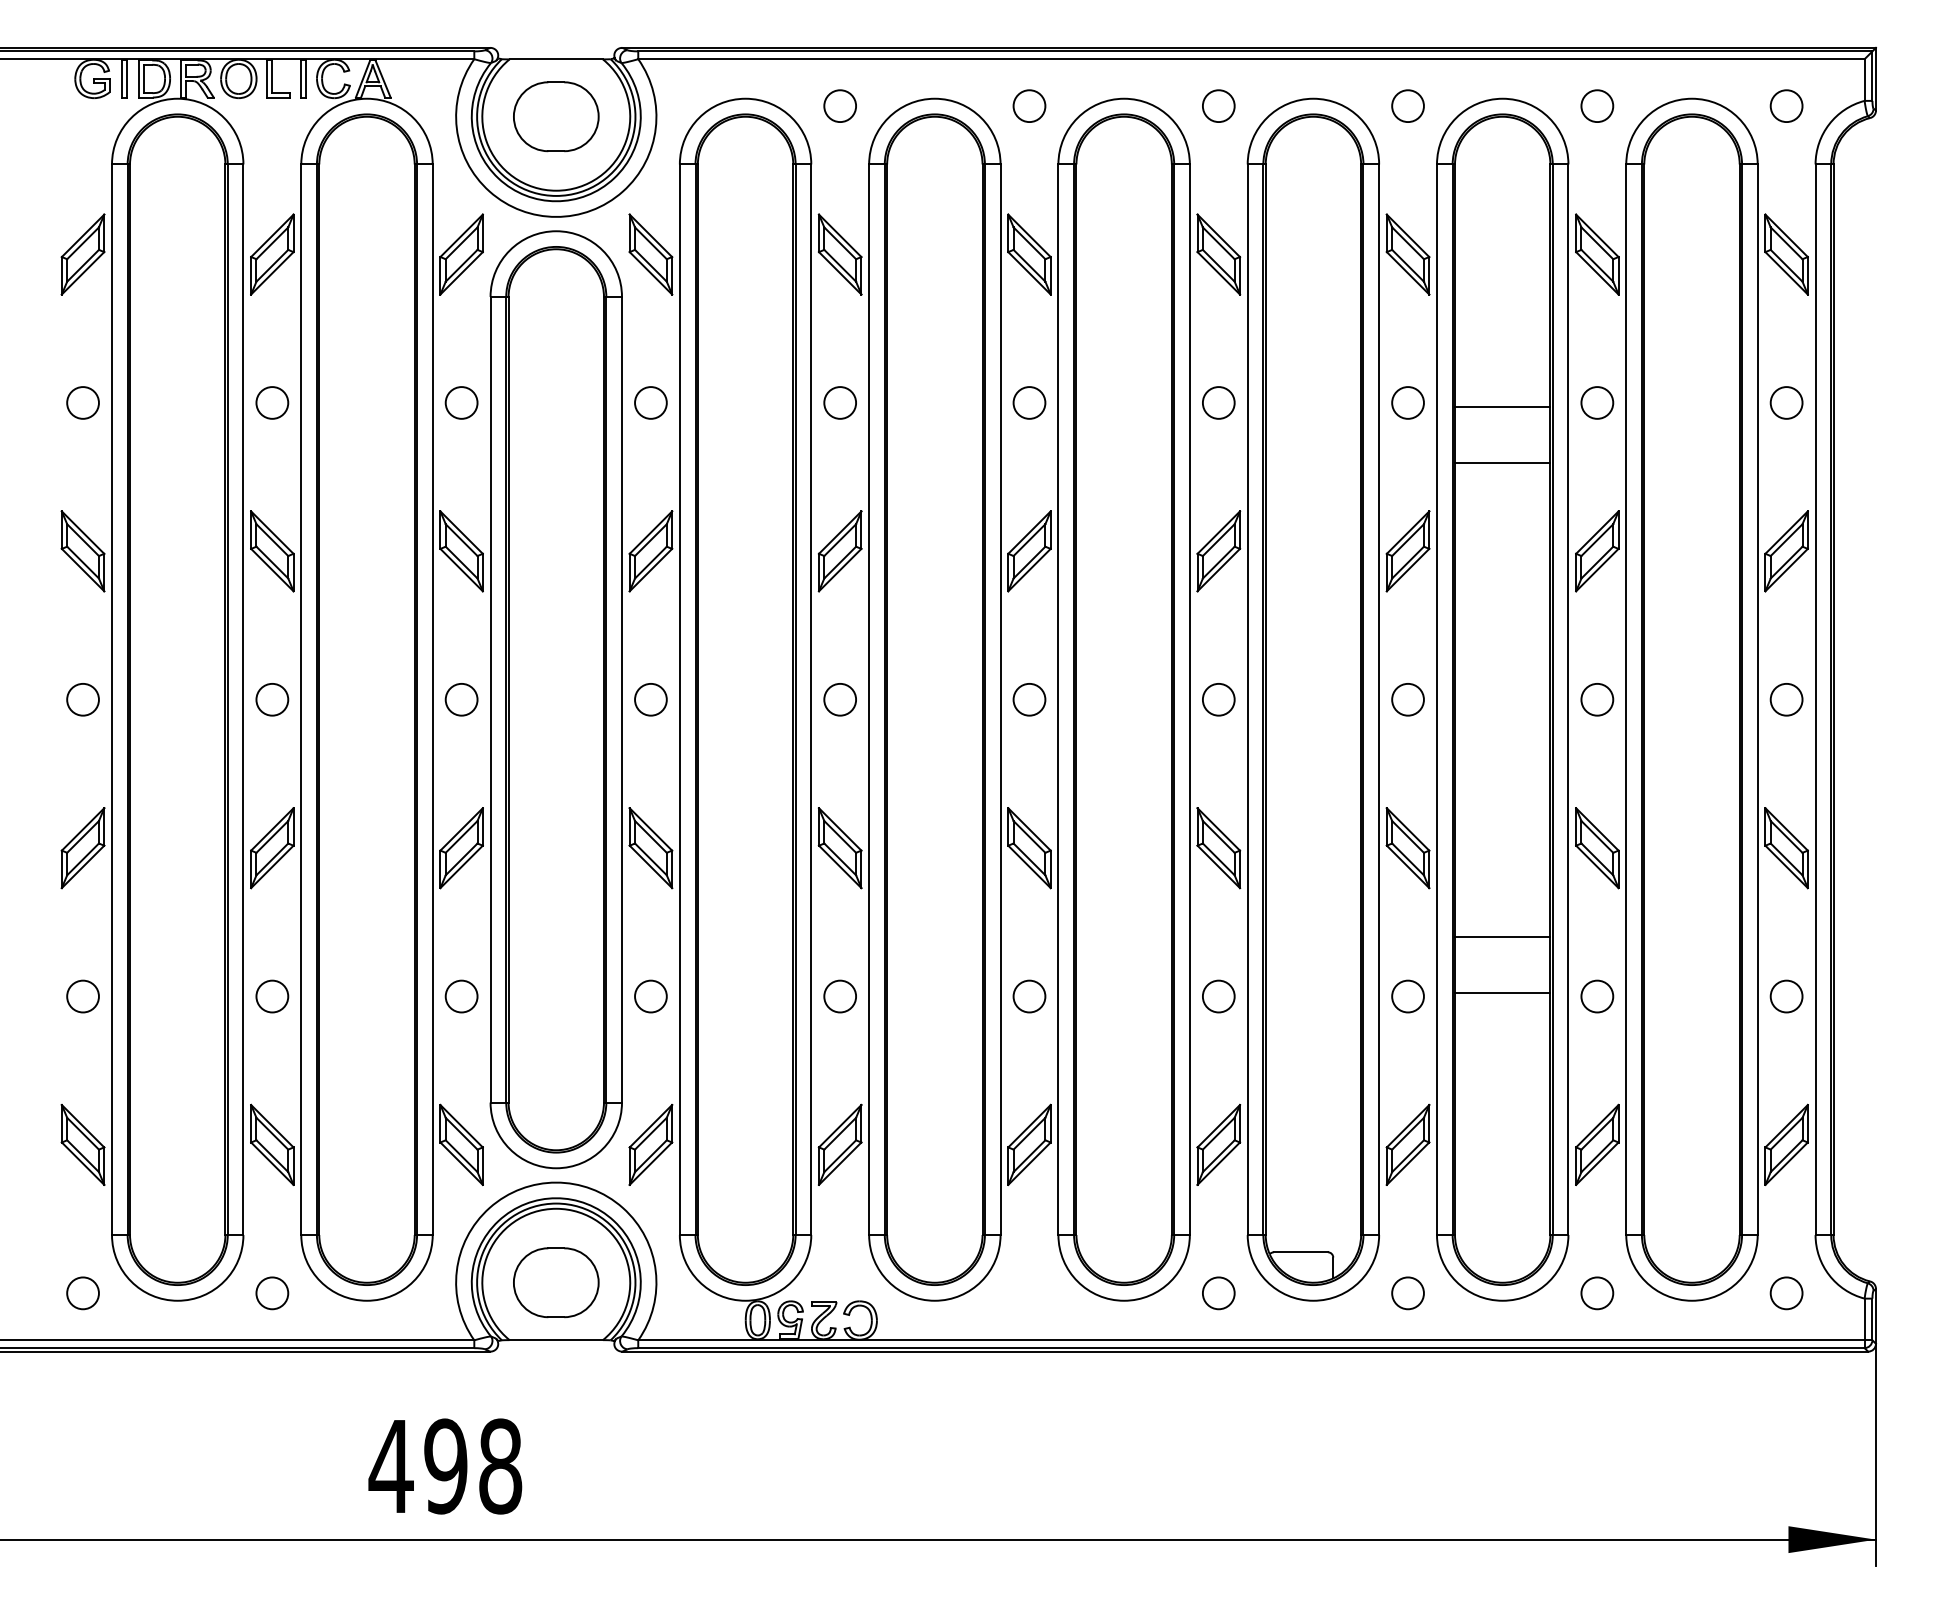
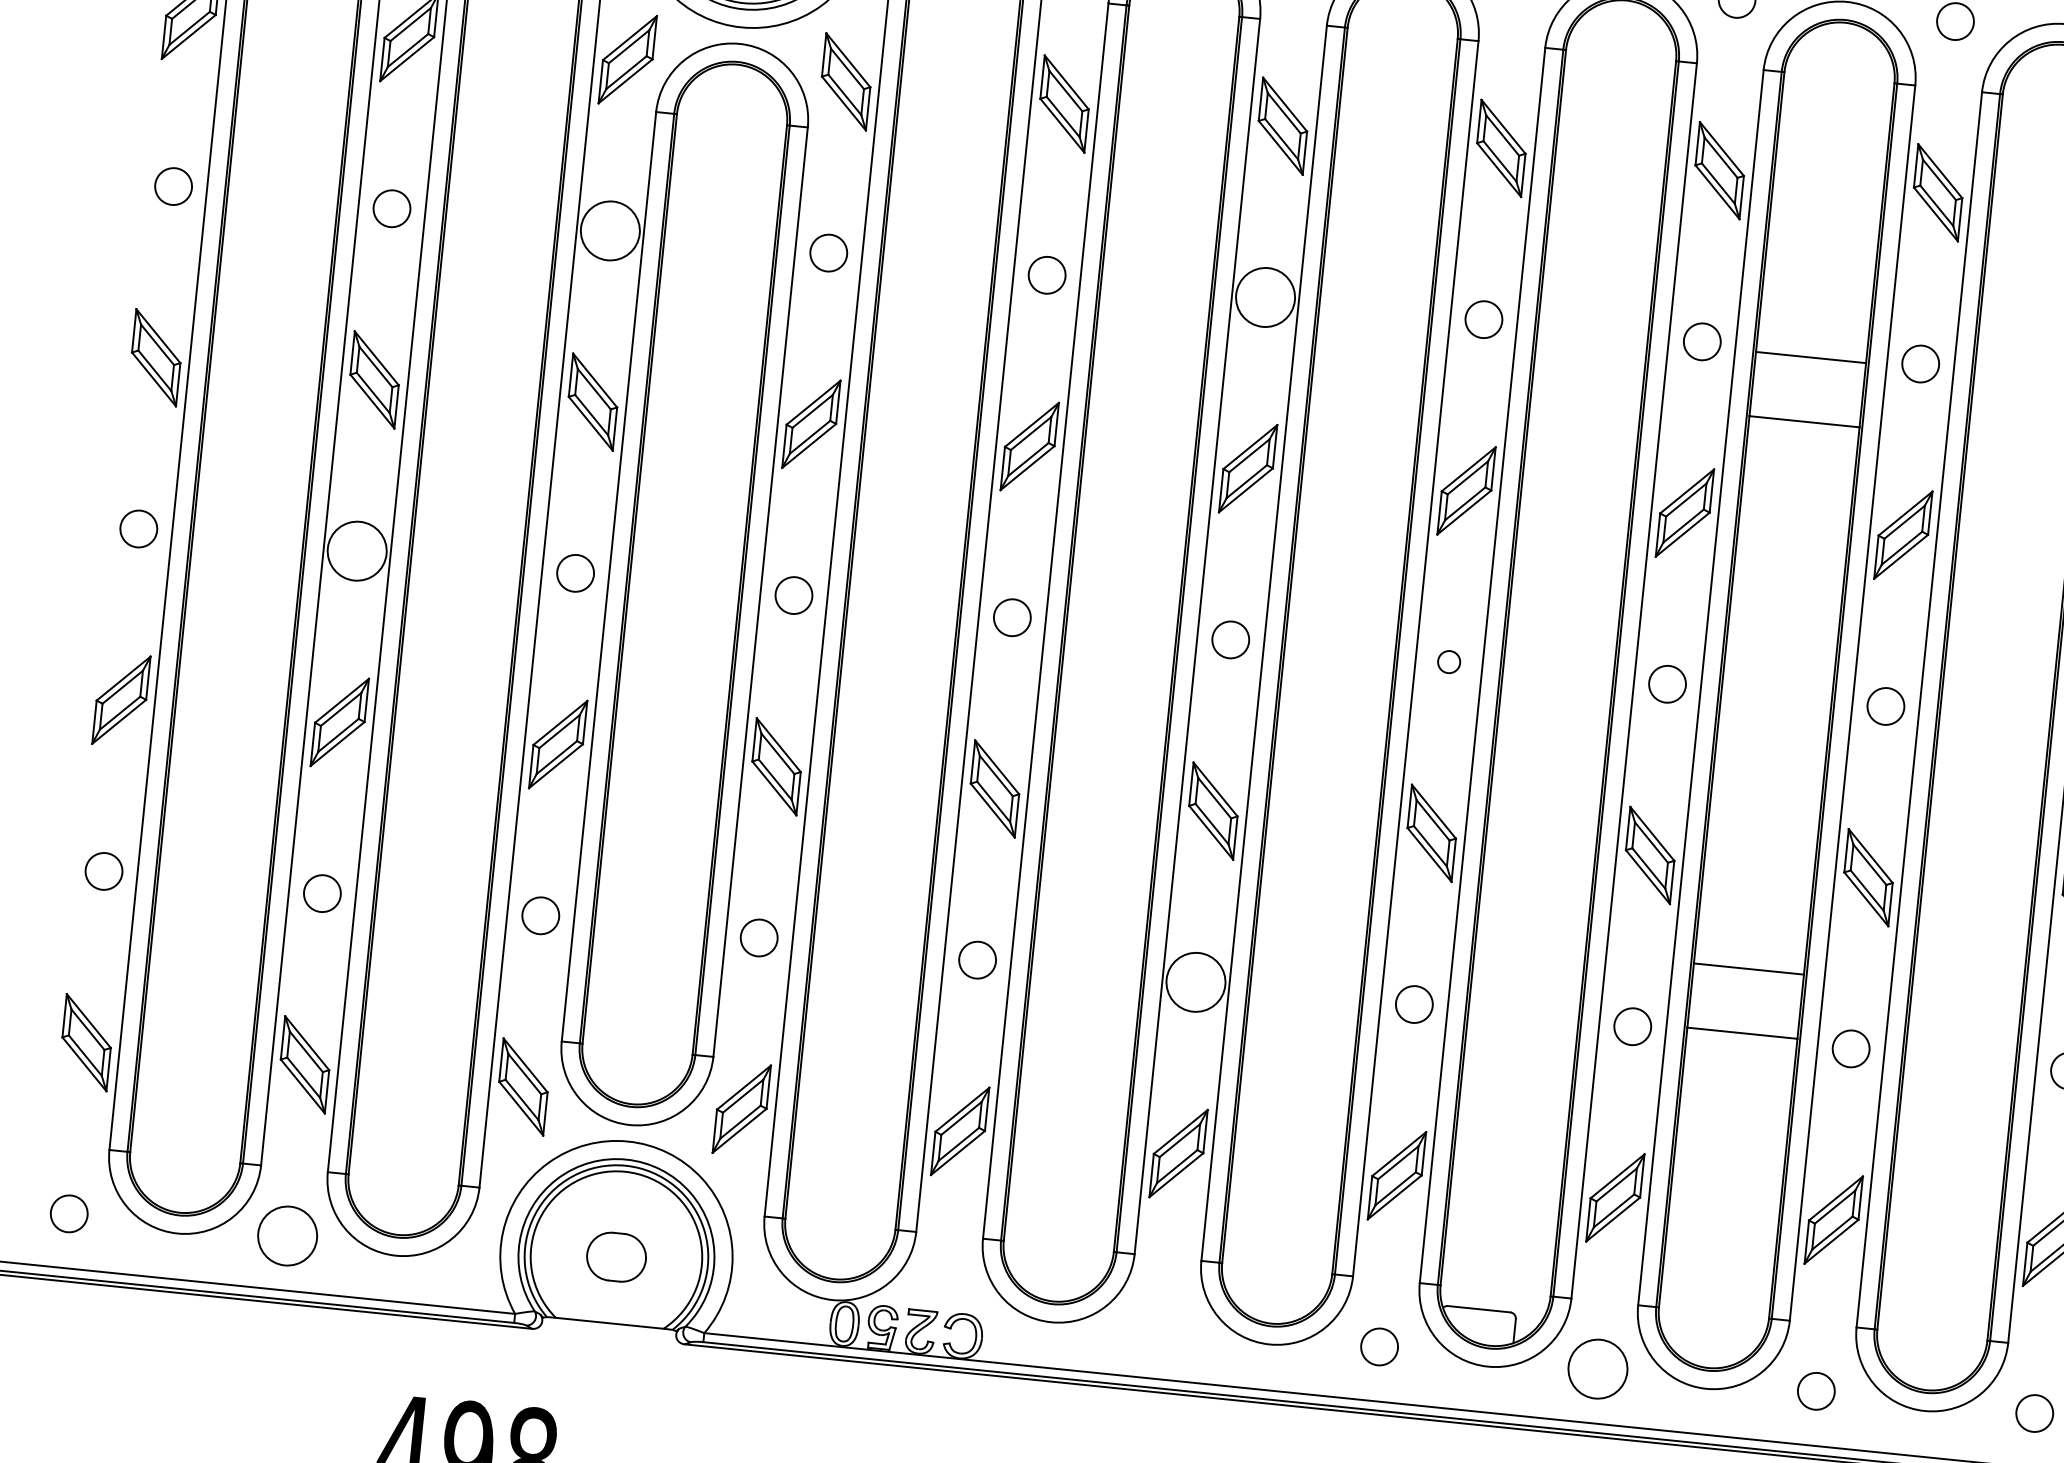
circle: (461, 402) -> (610, 230), size x1.6
circle: (1029, 402) -> (1265, 296), size x1.6
circle: (272, 699) -> (357, 550), size x1.6
circle: (1218, 699) -> (1448, 661), size x0.6
circle: (1029, 996) -> (1195, 982), size x1.6
part: (556, 1282) -> (616, 1256), size x0.6
circle: (272, 1293) -> (287, 1236), size x1.6
circle: (1407, 1293) -> (1597, 1369), size x1.6

